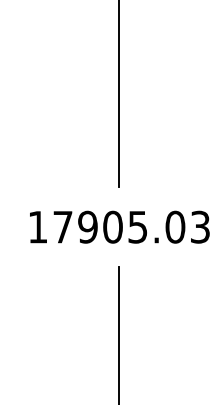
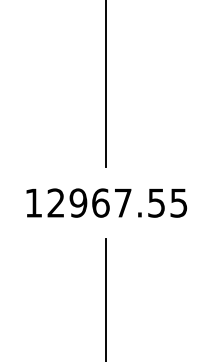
text: (131, 226) -> (117, 202), 17905.03 -> 12967.55

